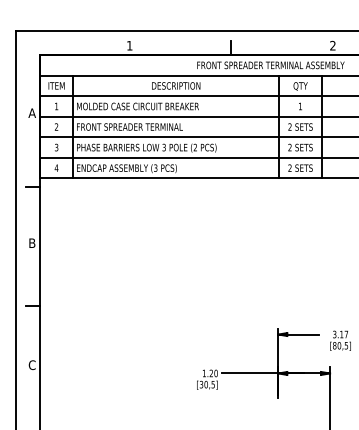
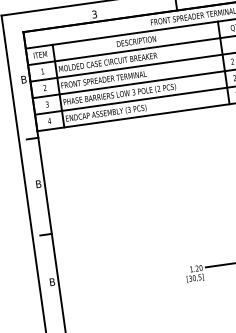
text: (129, 45) -> (94, 14), 1 -> 3
text: (31, 112) -> (23, 79), A -> B
text: (31, 365) -> (51, 282), C -> B

